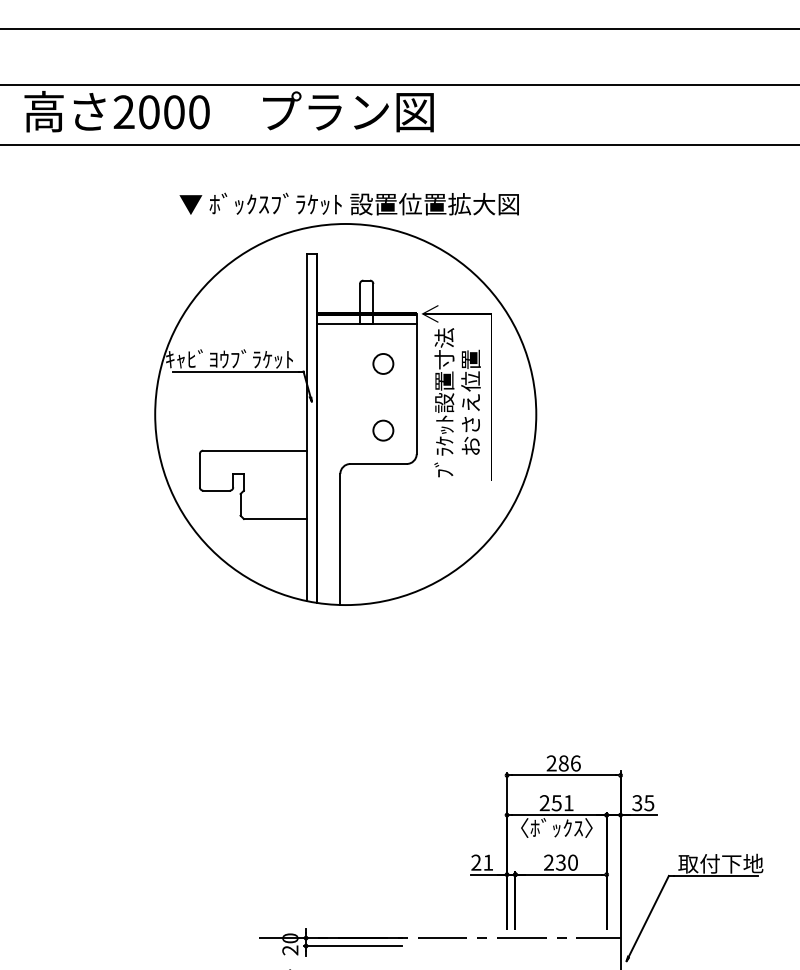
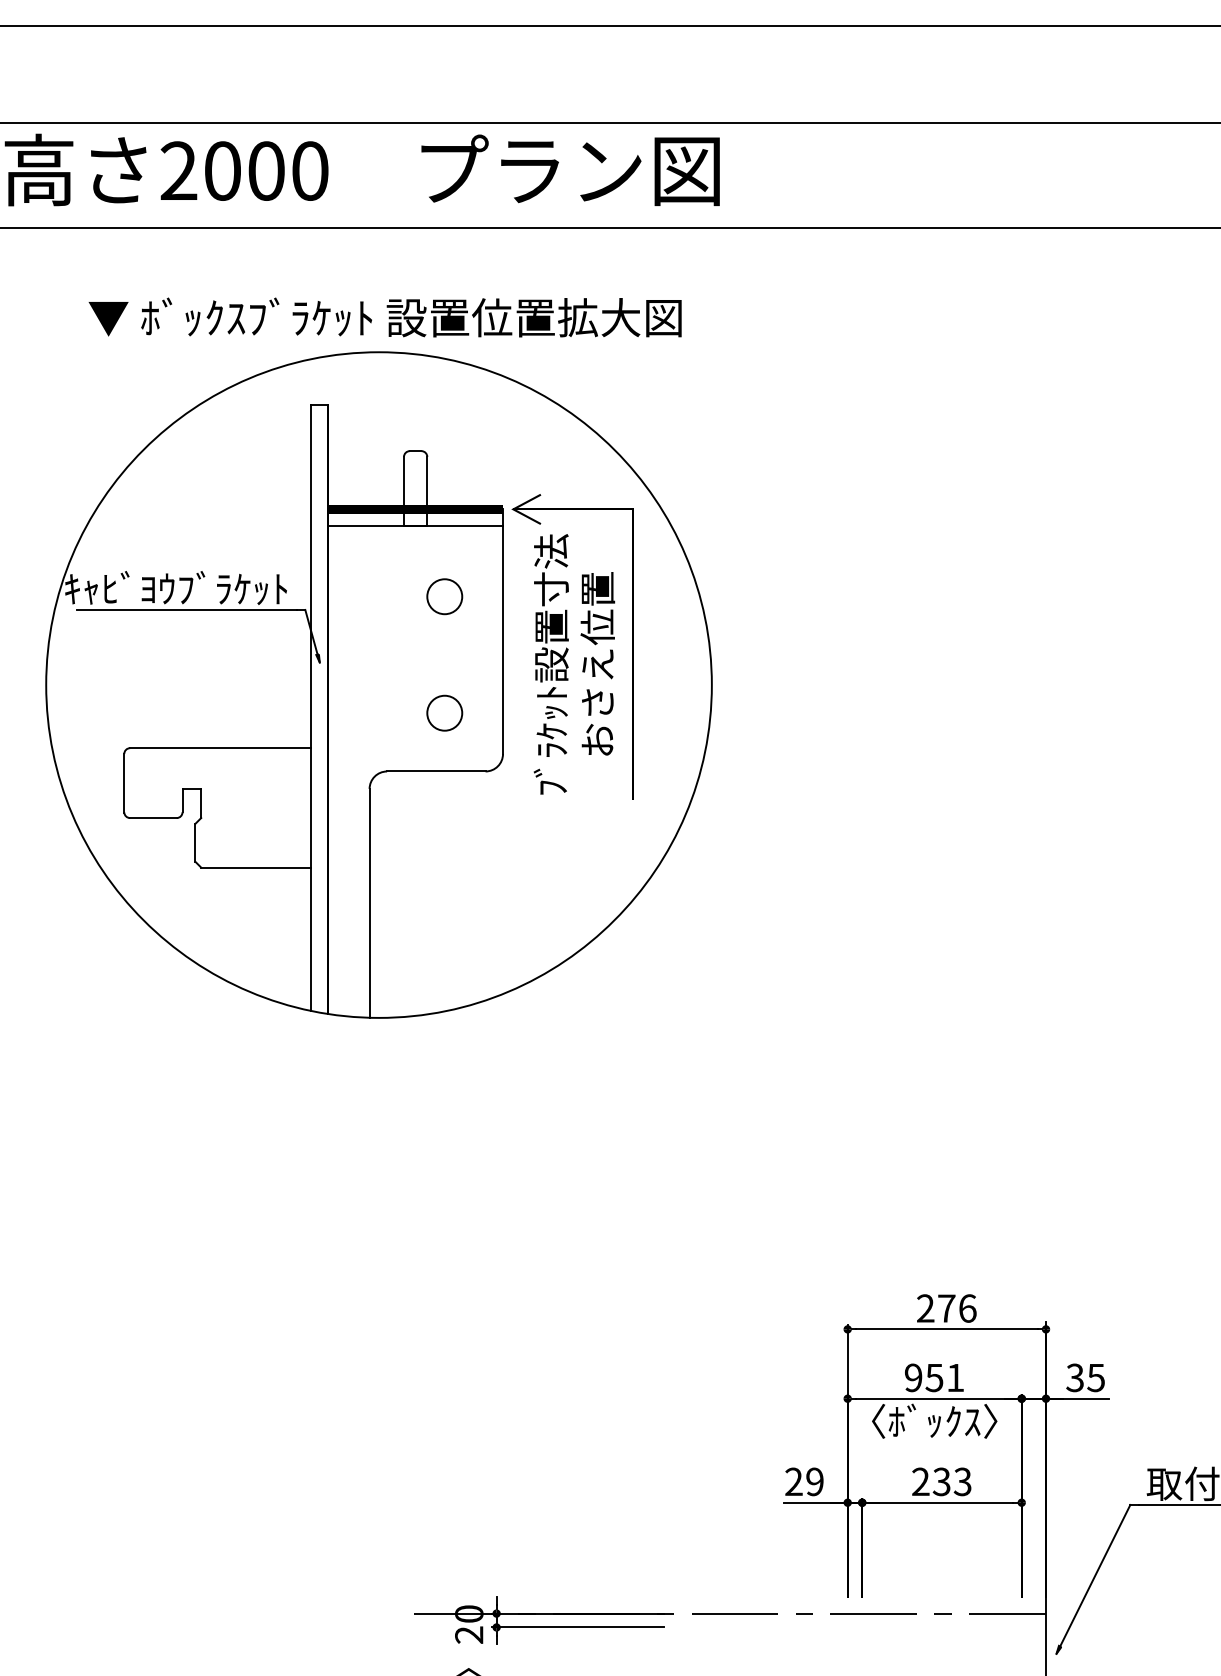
part: (345, 398) -> (378, 657), moved
text: (563, 763) -> (946, 1308), 286 -> 276
text: (544, 803) -> (913, 1378), 251 -> 951
text: (488, 862) -> (815, 1481), 21 -> 29
text: (572, 862) -> (962, 1481), 230 -> 233

